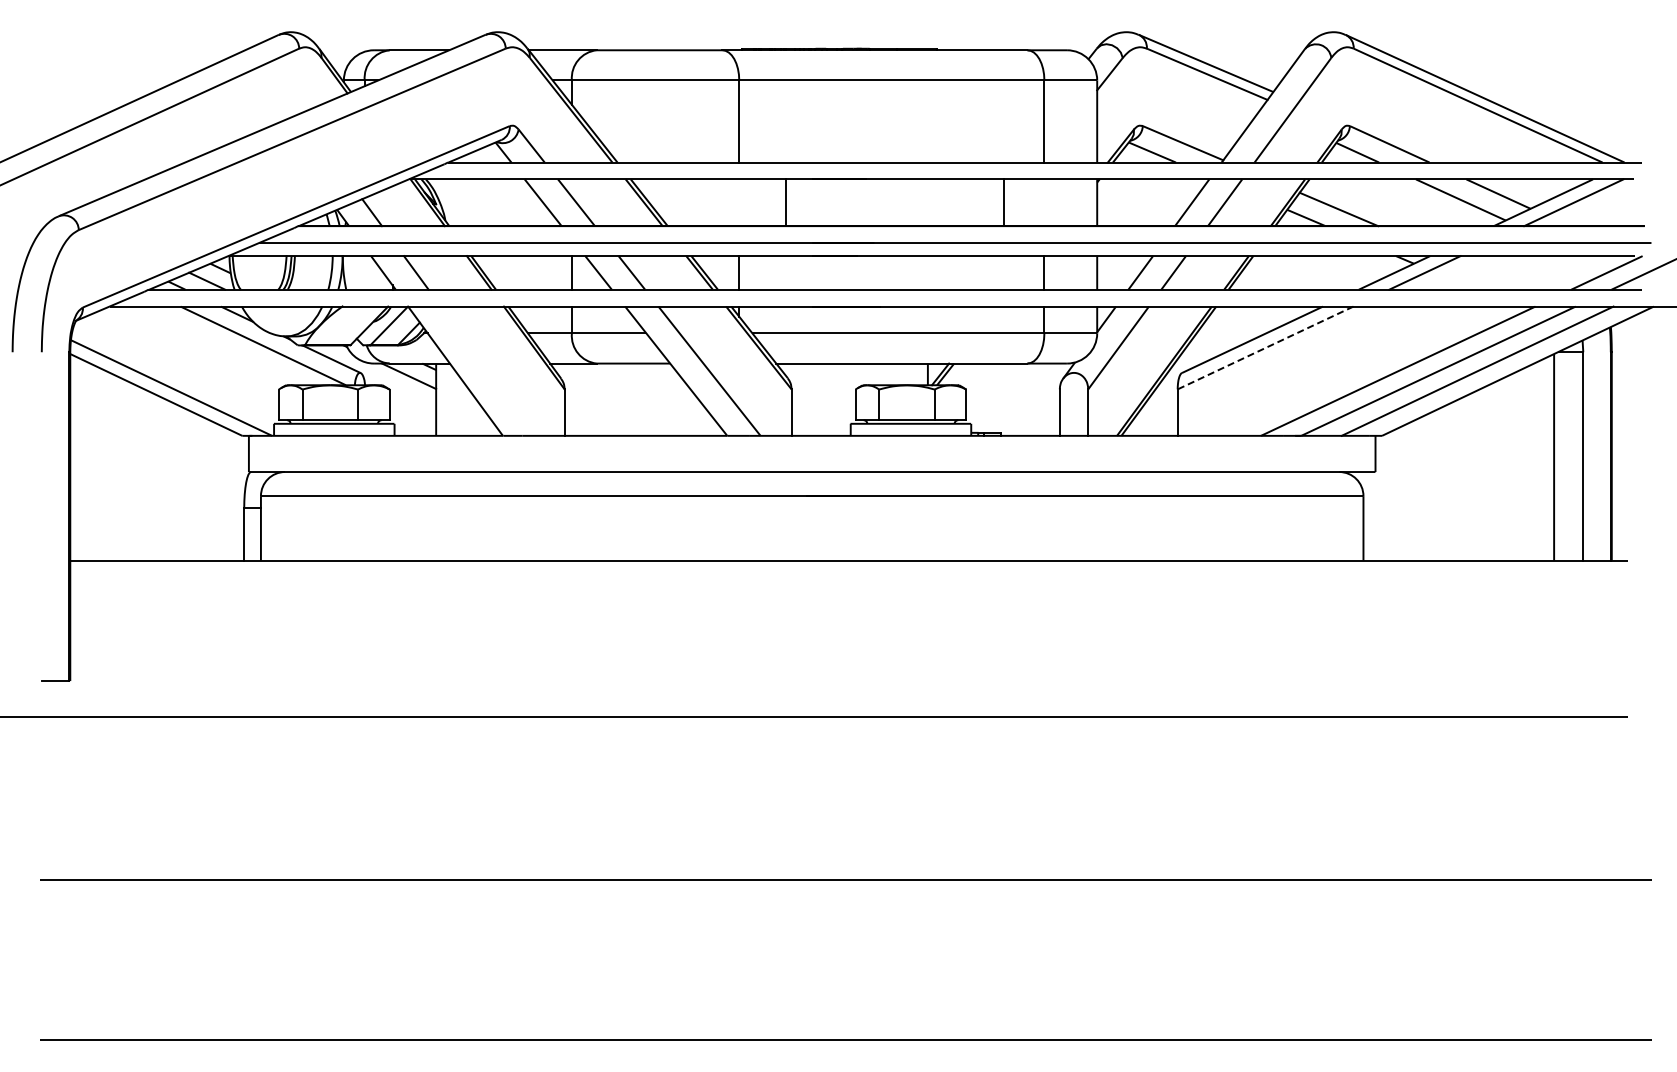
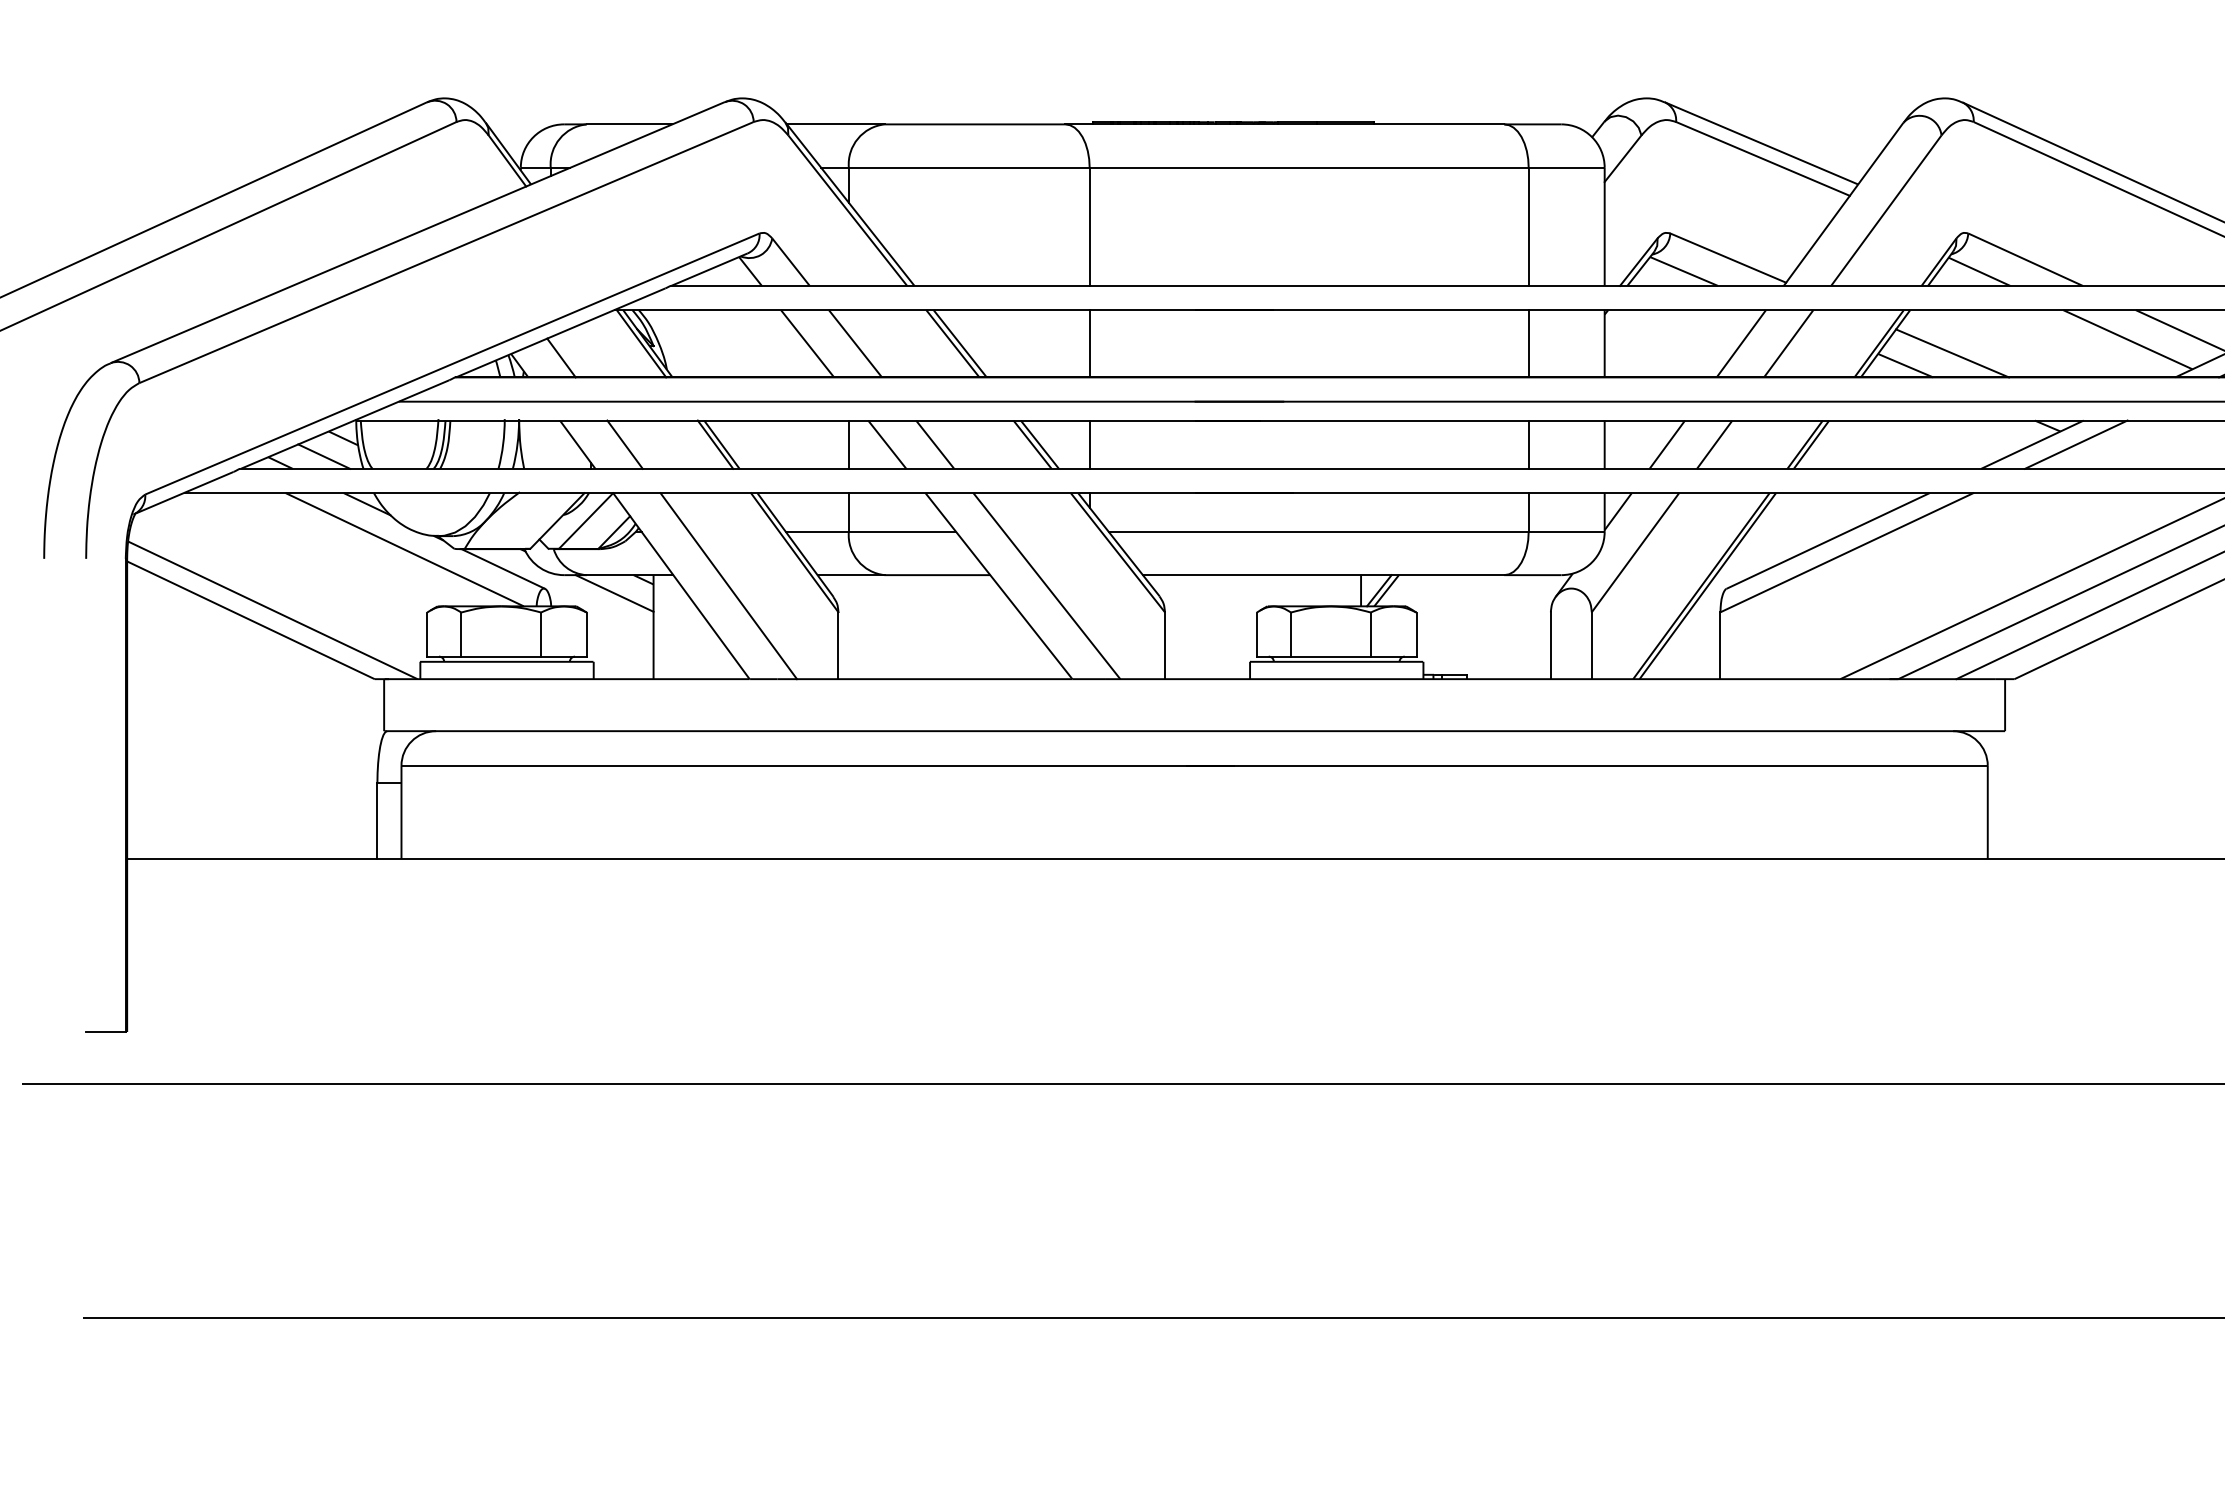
line: (786, 202) -> (1090, 343), moved
line: (1004, 202) -> (1528, 343), moved
line: (1265, 348) -> (1846, 553), dashed -> solid
line: (488, 370) -> (728, 585), added

